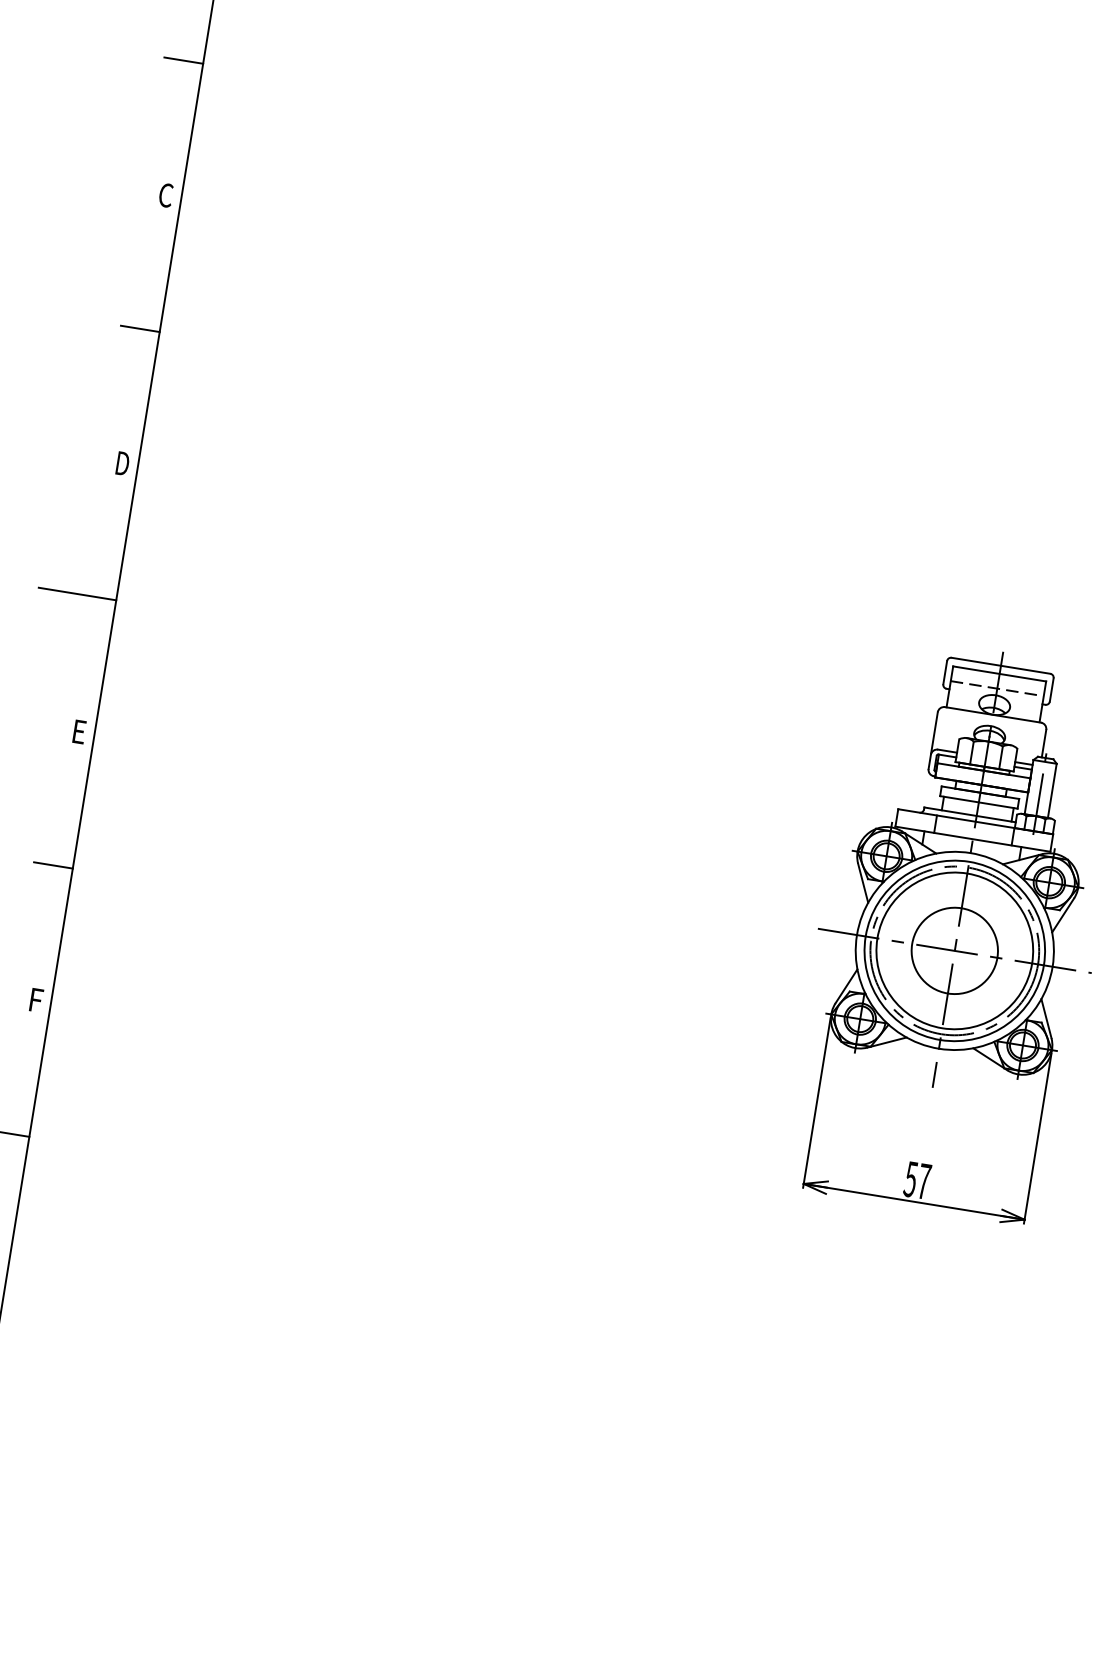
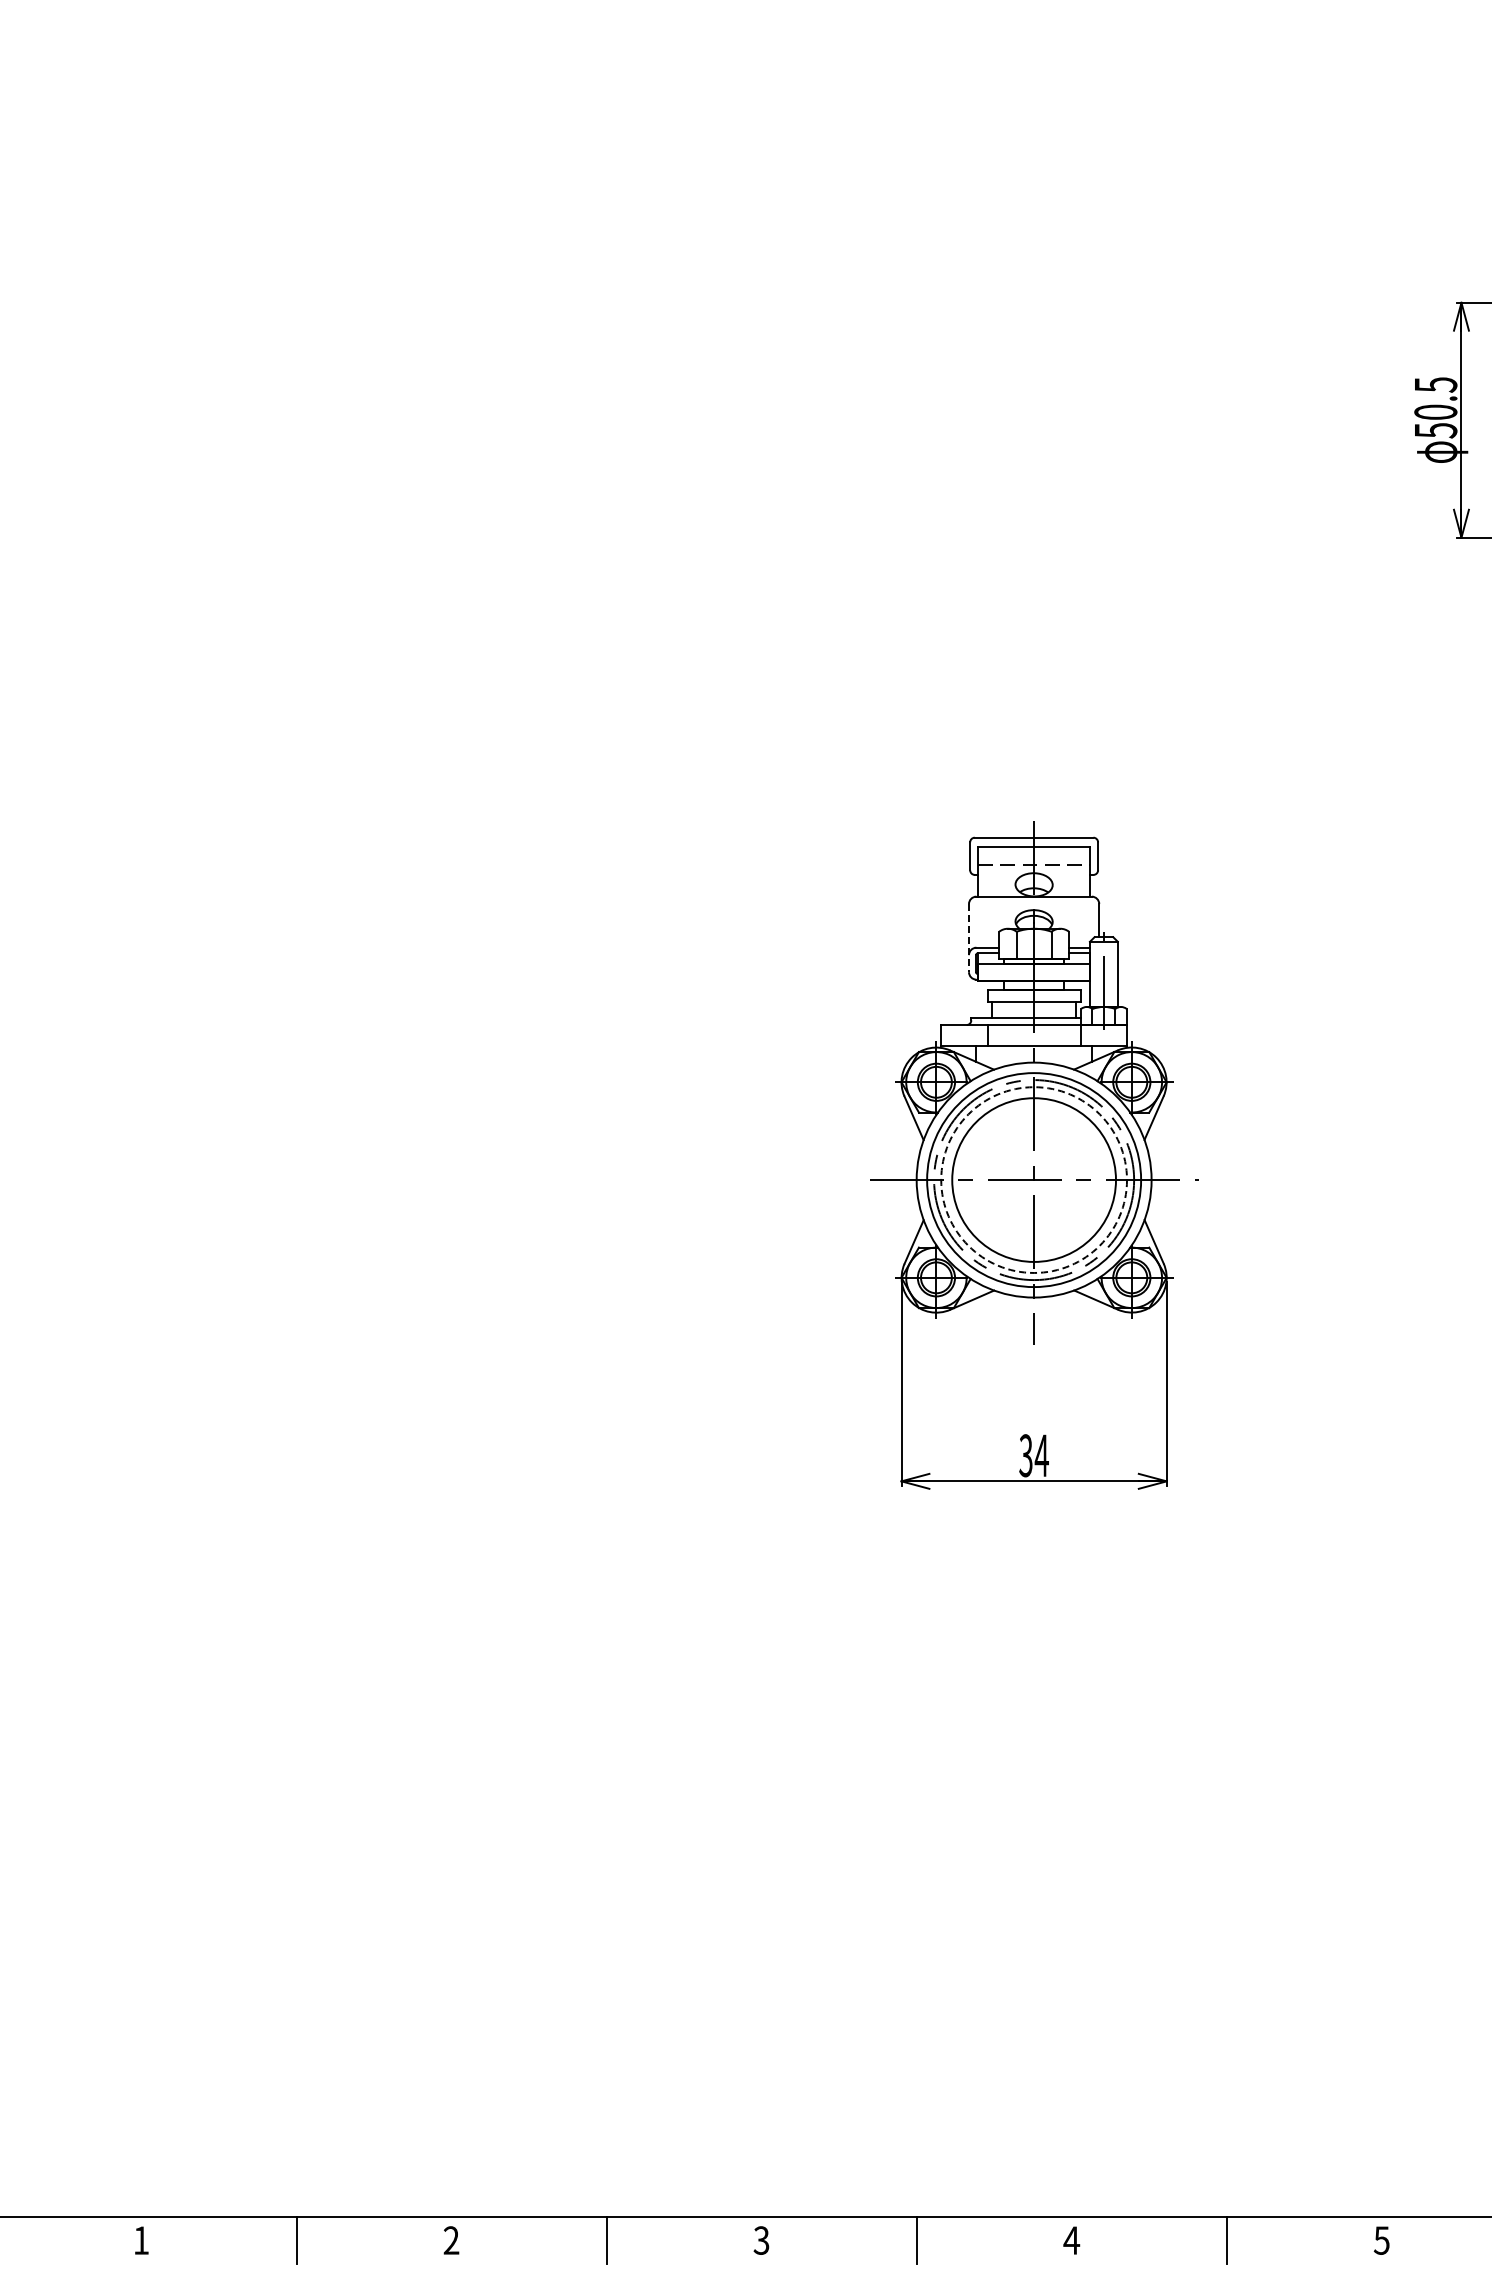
line: (932, 740) -> (968, 938), solid -> dashed
circle: (954, 950) -> (1033, 1179), size x1.6
circle: (955, 950) -> (1034, 1179), solid -> dashed
text: (917, 1180) -> (1033, 1455), 57 -> 34

